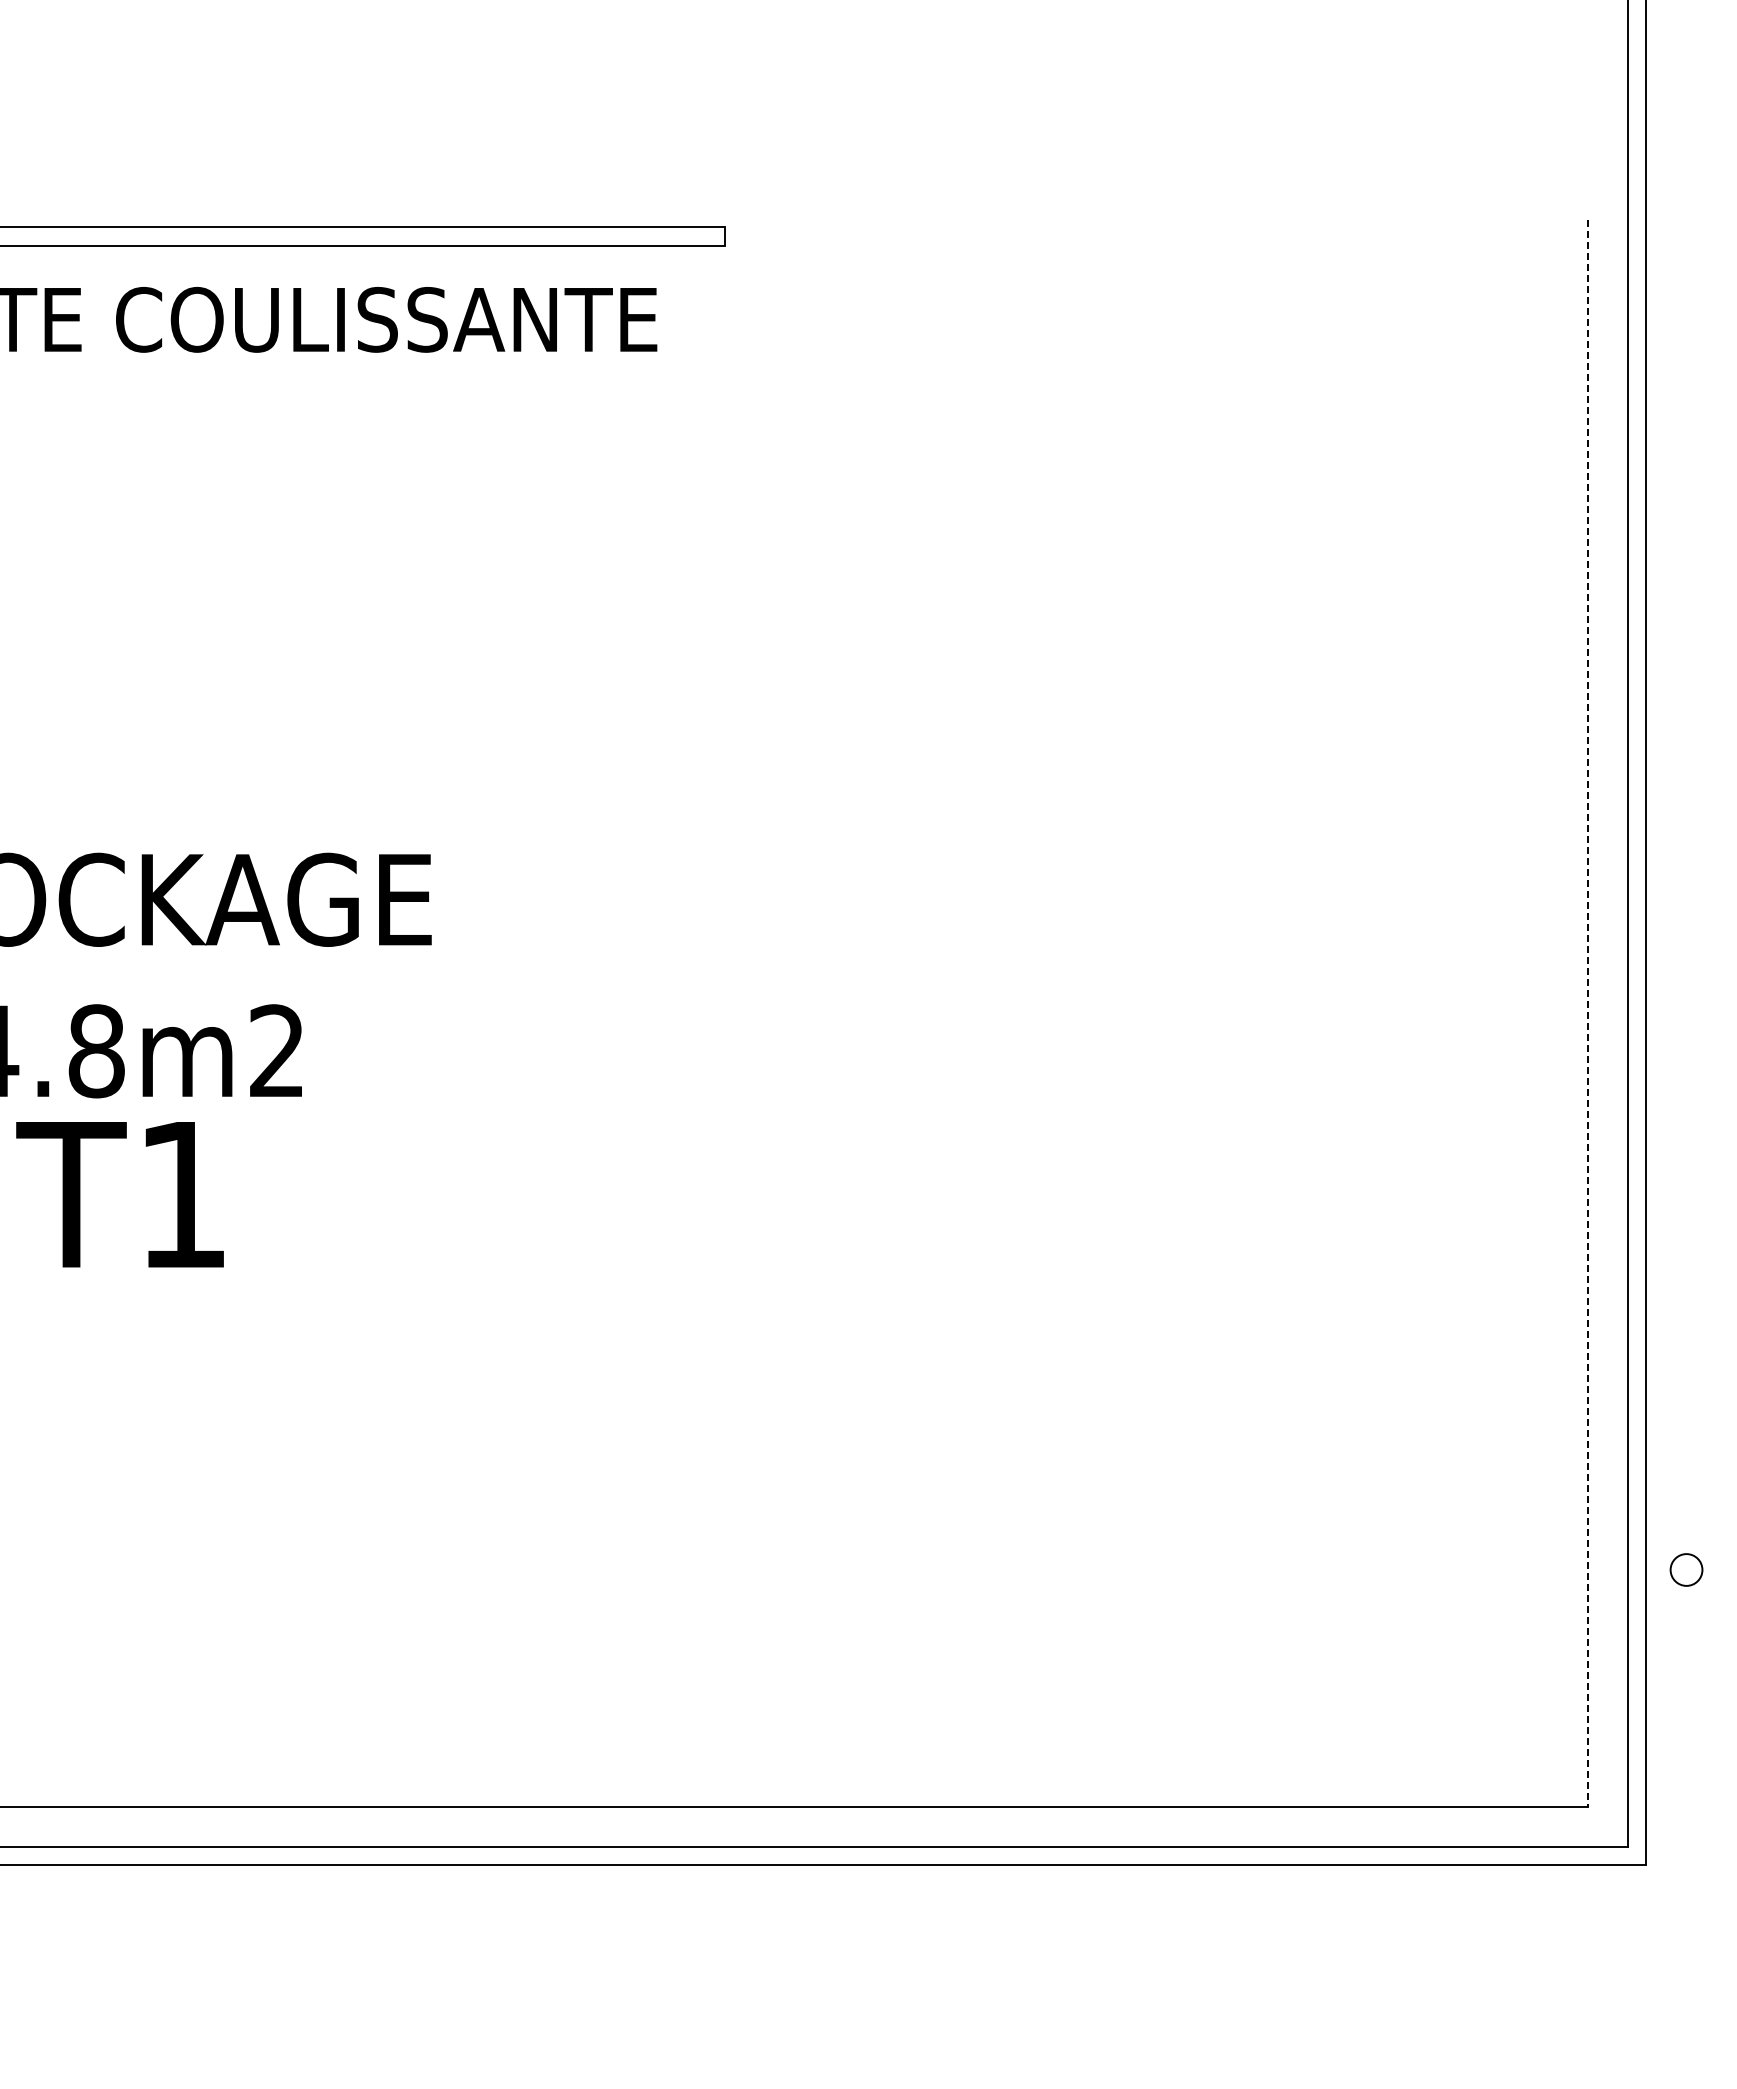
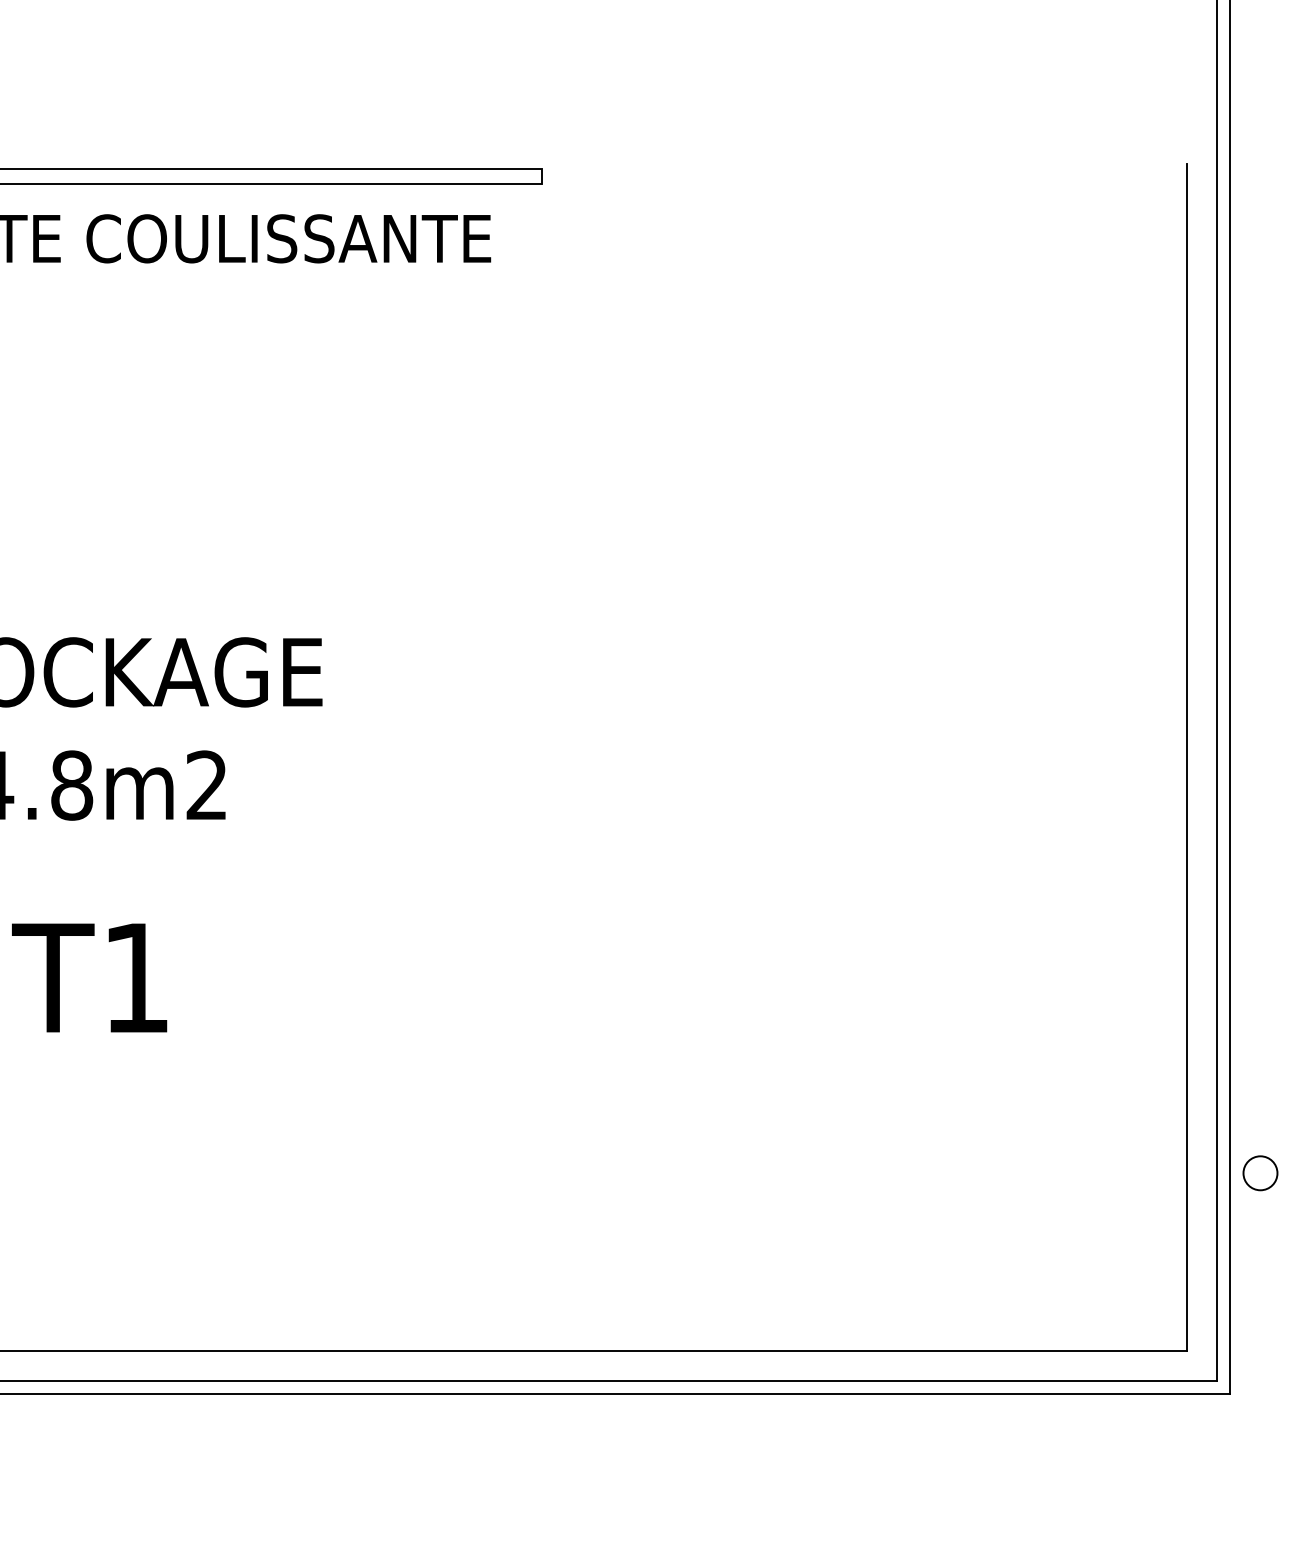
line: (1588, 1013) -> (1187, 757), dashed -> solid
text: (119, 1194) -> (89, 977), moved
circle: (1686, 1569) -> (1260, 1172), size x1.43

